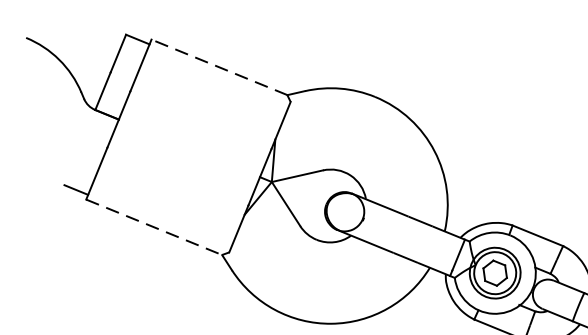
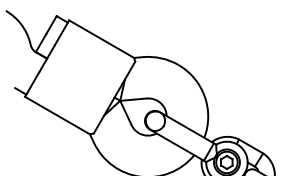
line: (219, 68) -> (101, 39), dashed -> solid
line: (154, 227) -> (57, 115), dashed -> solid

